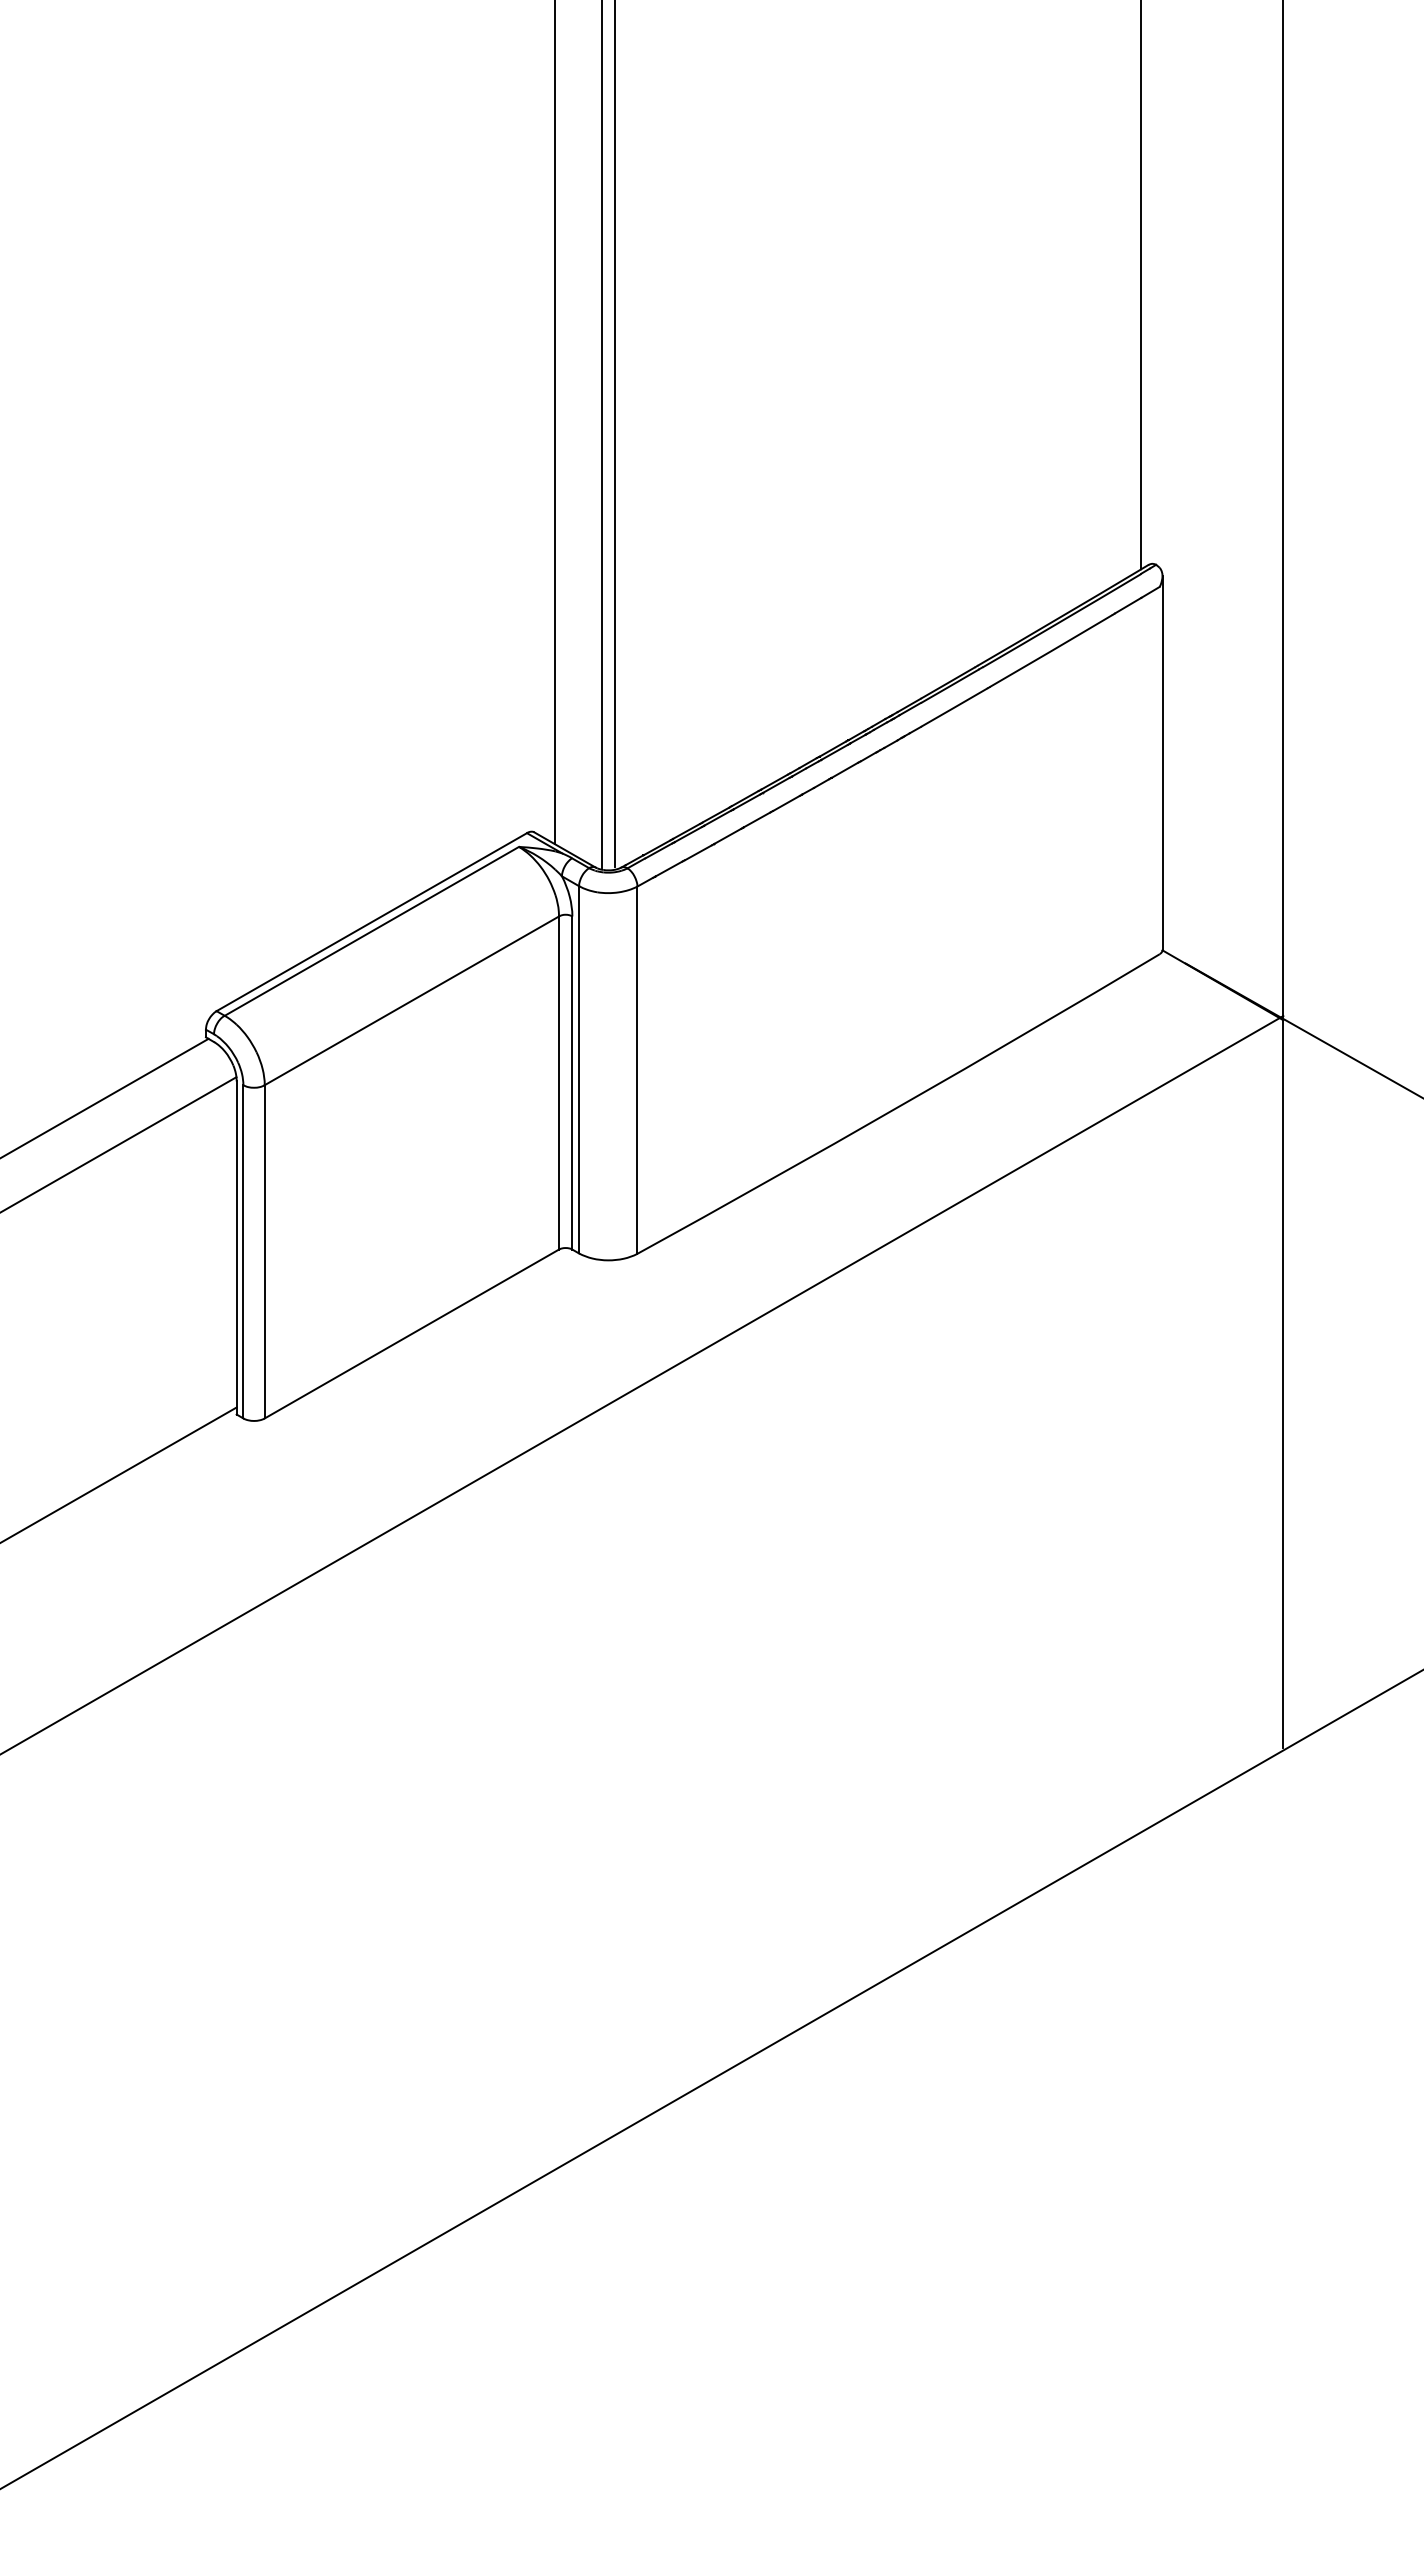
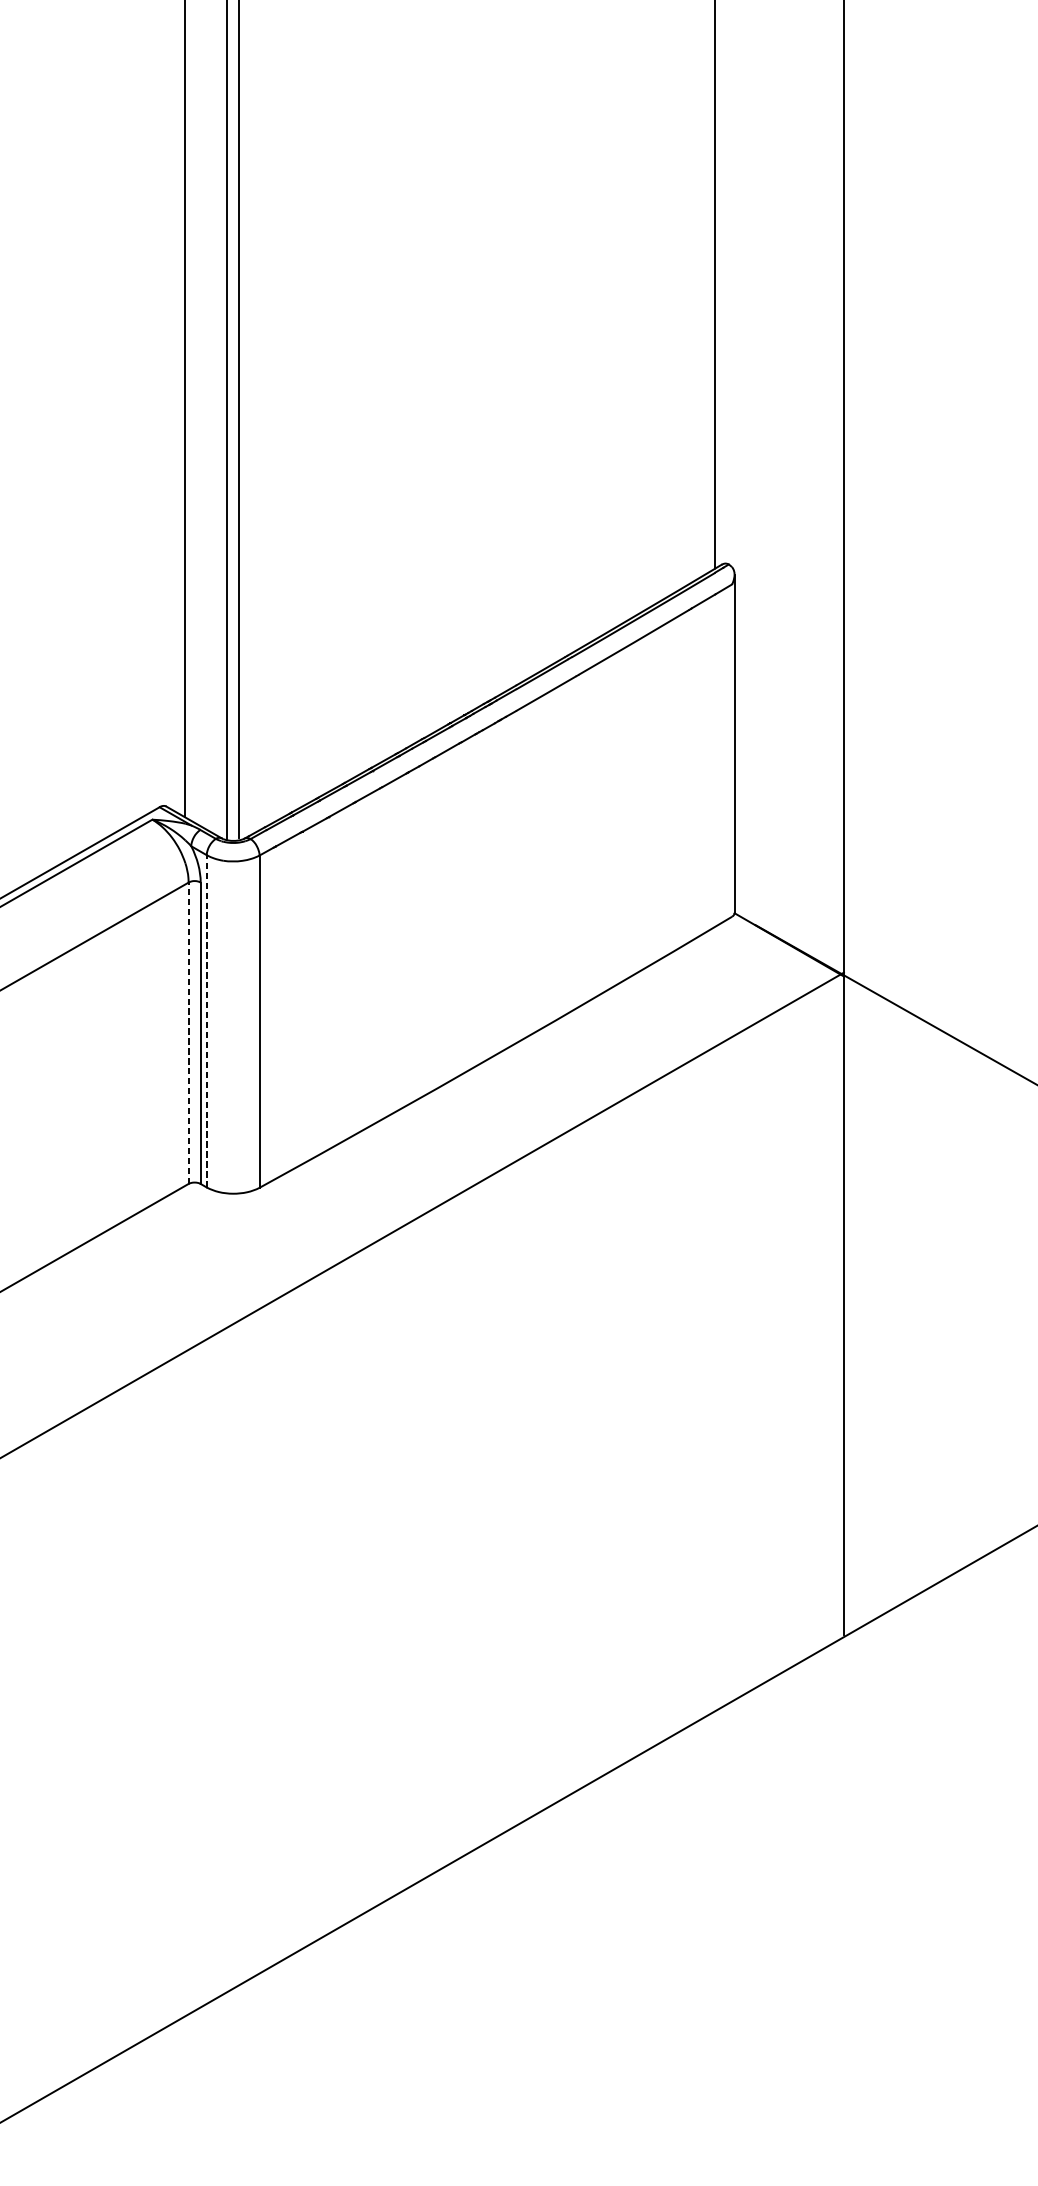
line: (579, 1069) -> (207, 1021), solid -> dashed
line: (558, 1083) -> (188, 1033), solid -> dashed

